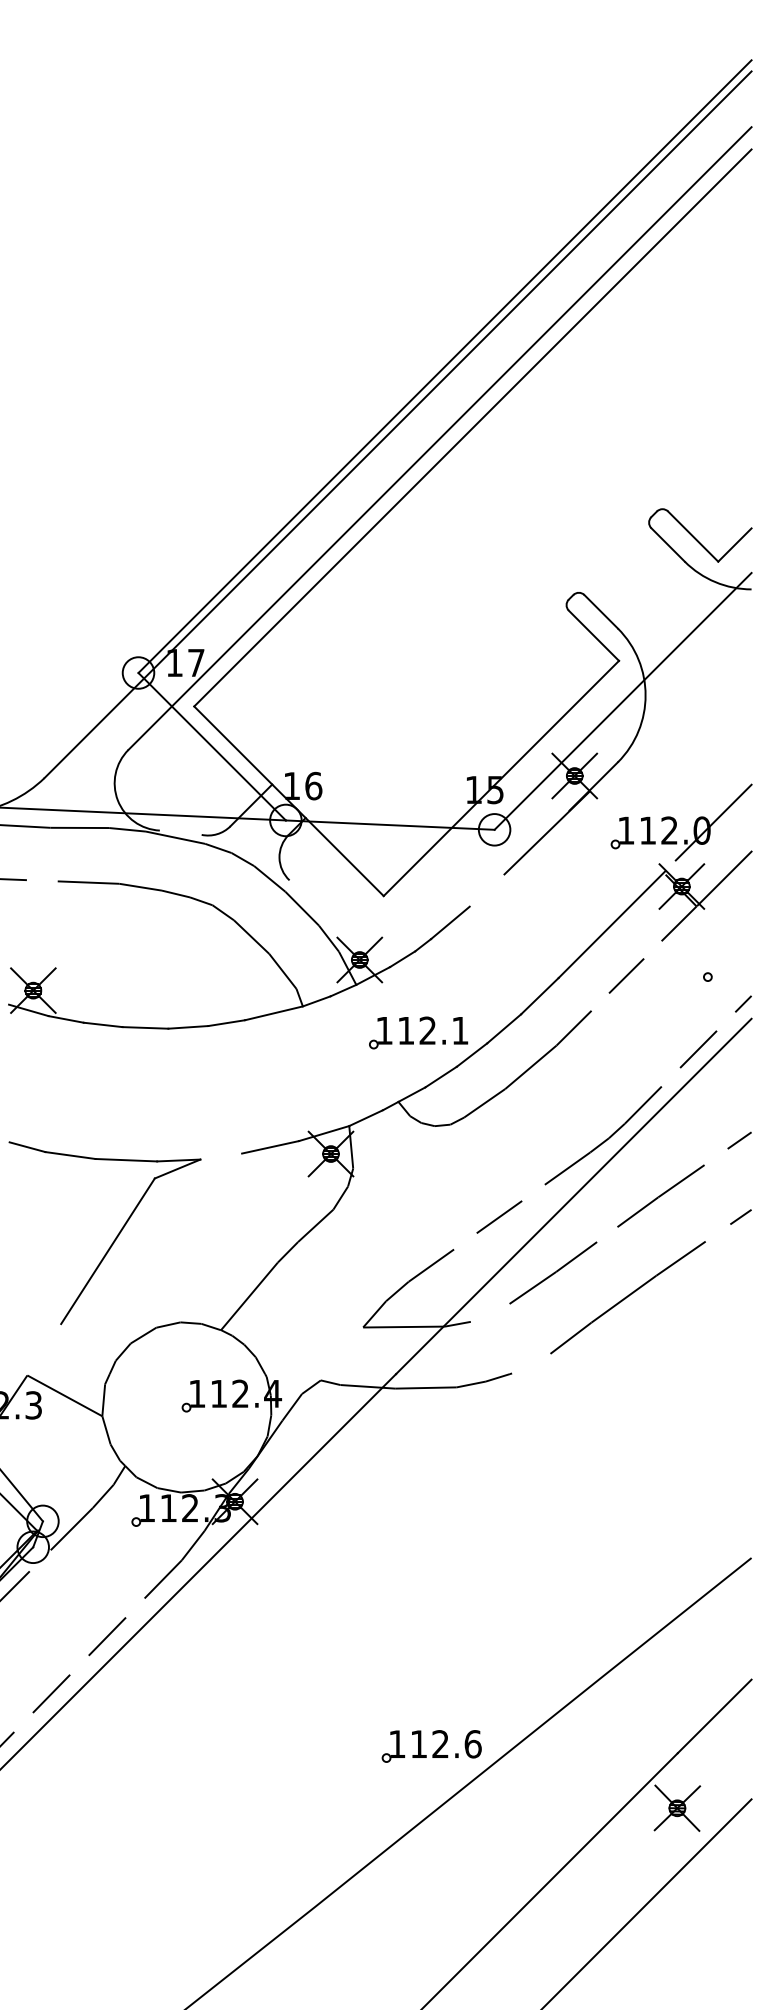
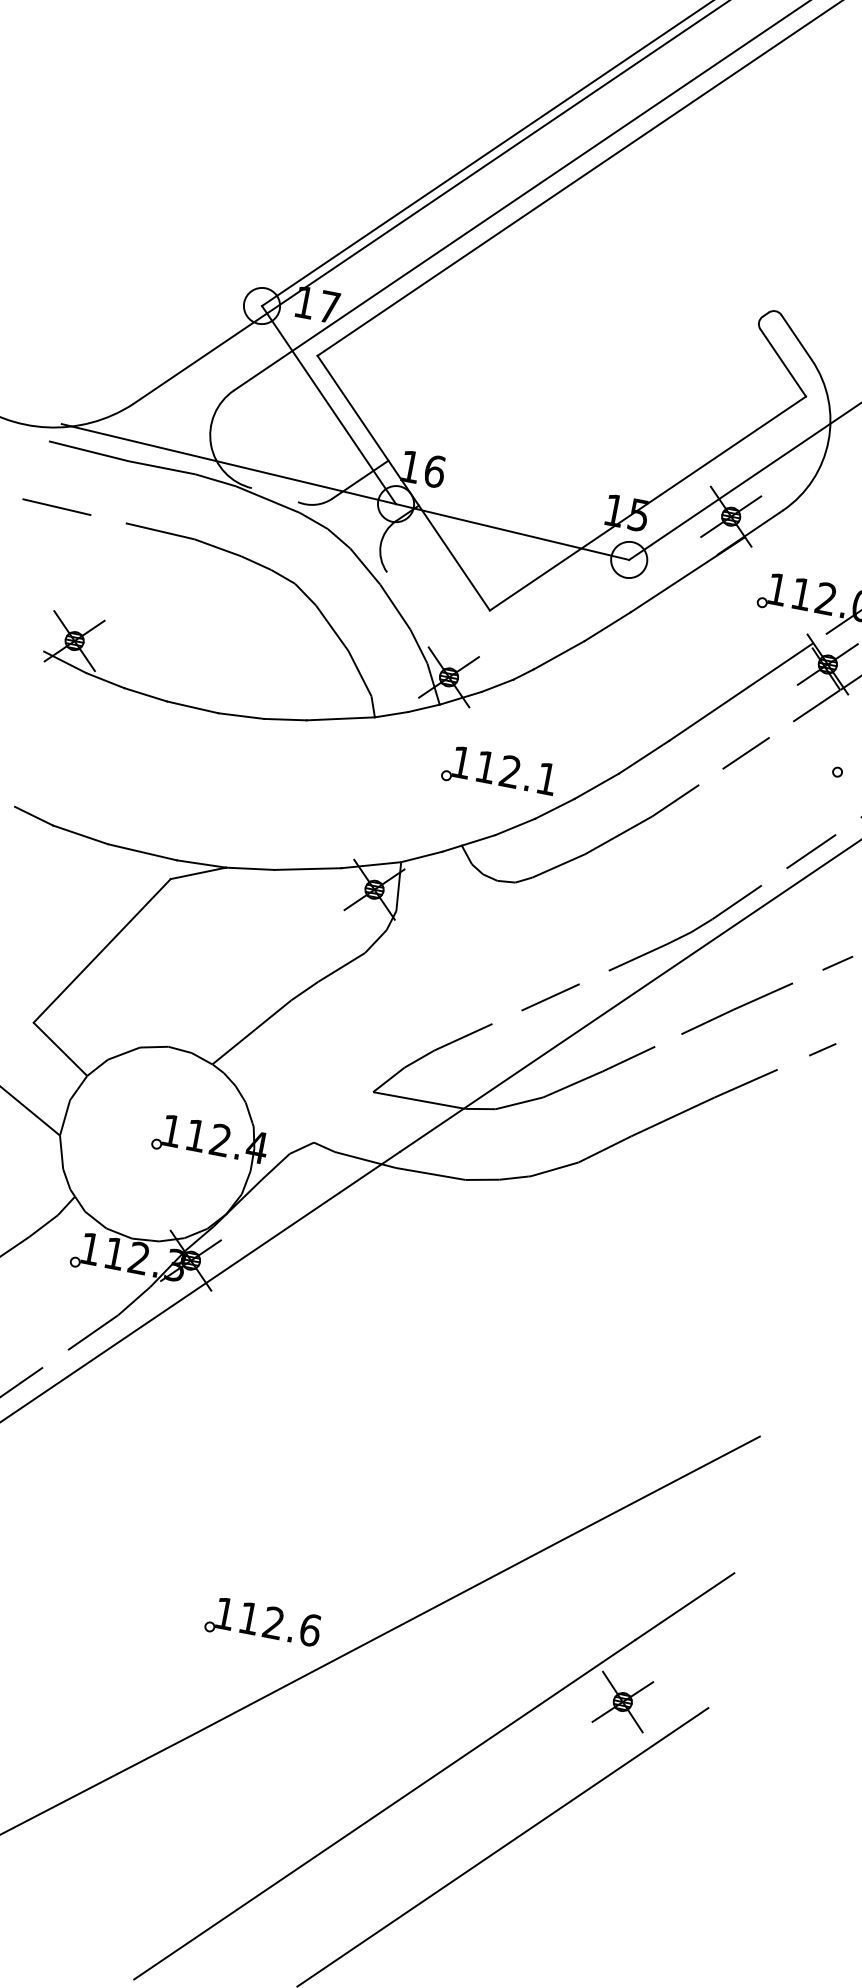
line: (486, 890) -> (606, 626), added
line: (221, 1156) -> (250, 868), added
line: (489, 1312) -> (518, 1102), added
line: (88, 1342) -> (60, 1049), added
line: (531, 1363) -> (554, 1169), added
part: (436, 1750) -> (267, 1629), moved

